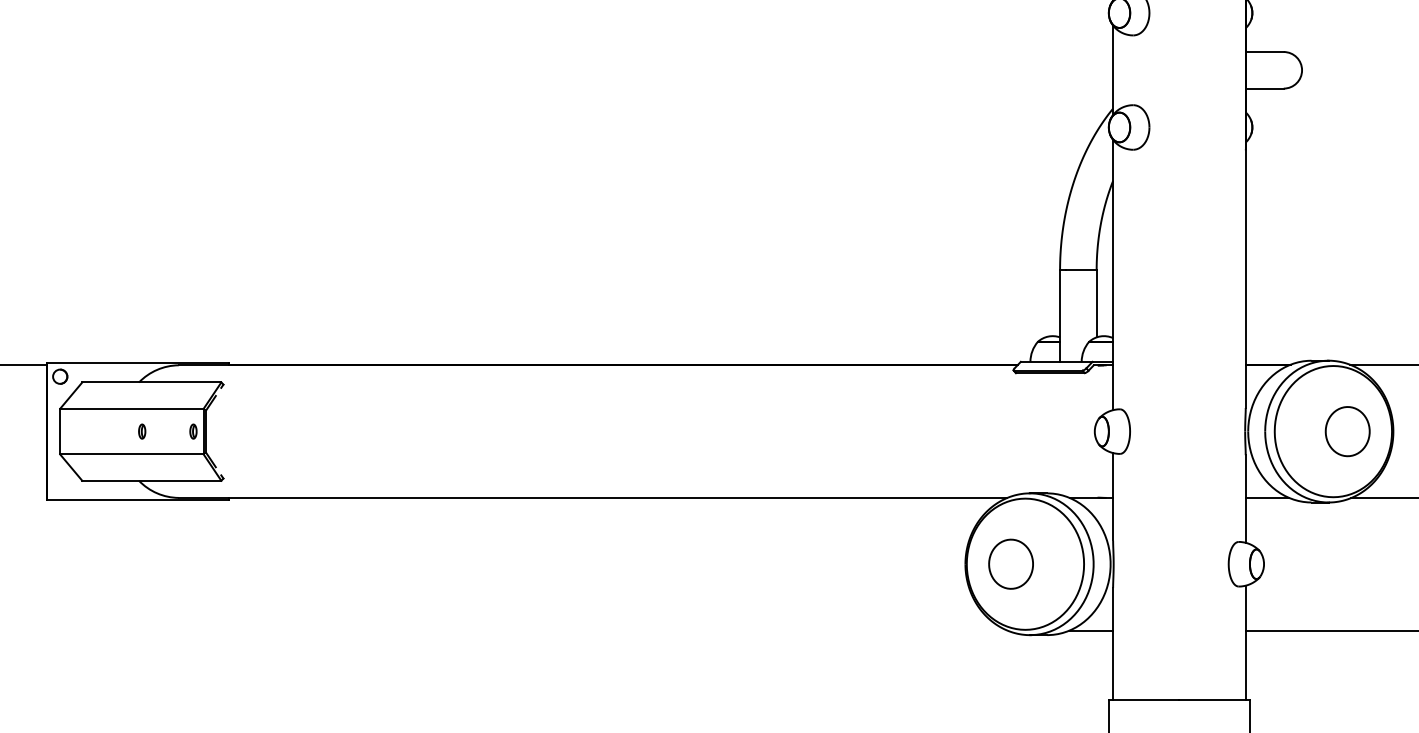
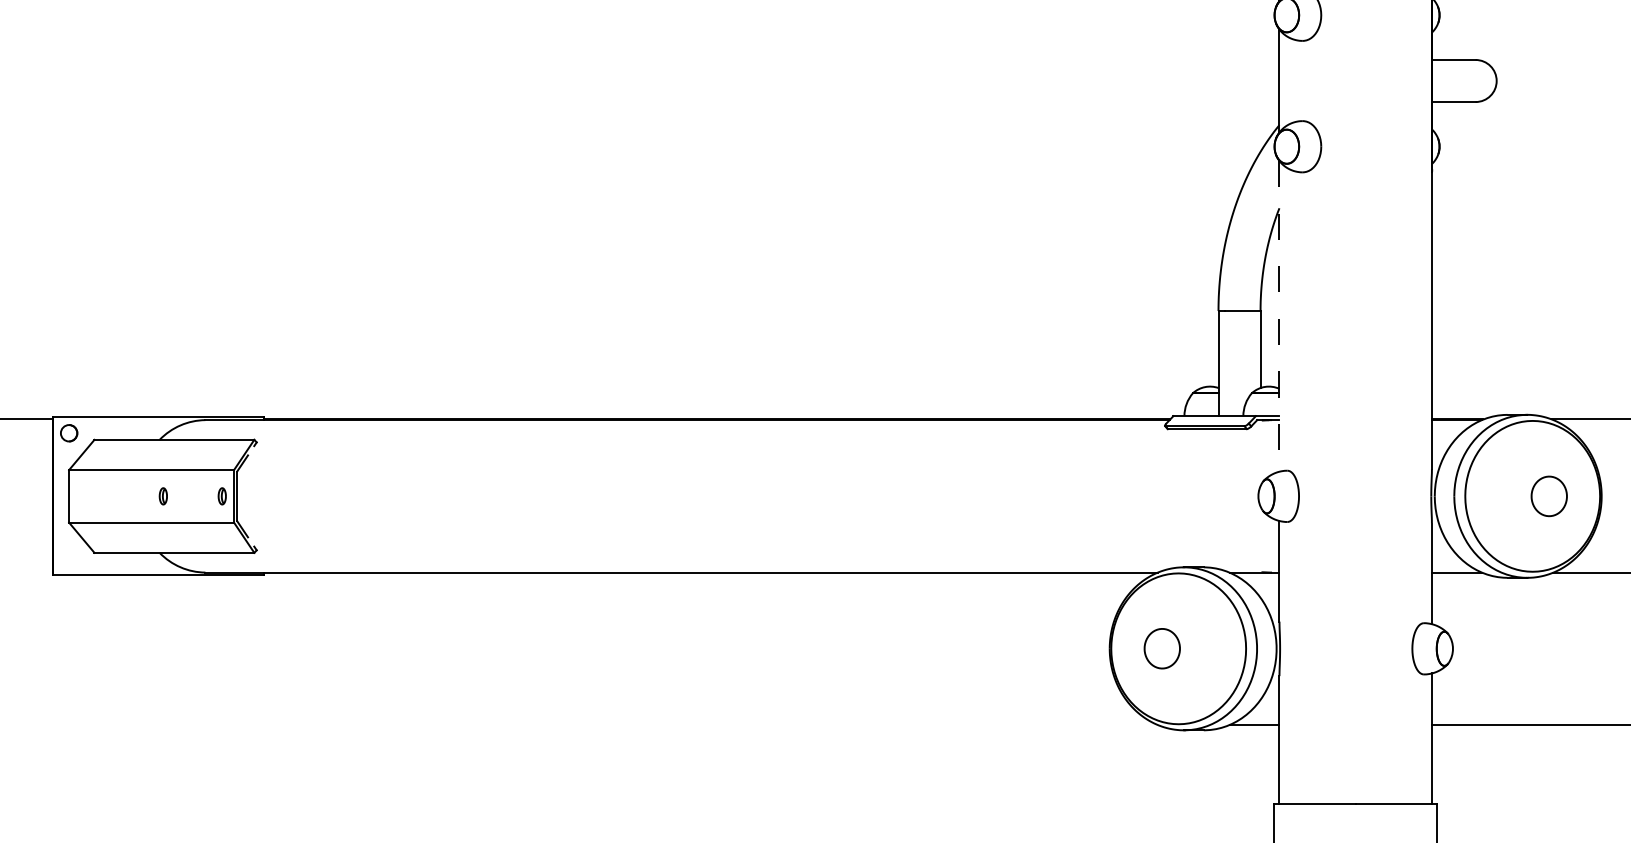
line: (1113, 275) -> (1279, 316), solid -> dashed
part: (1348, 431) -> (1549, 496), size x0.7
part: (1011, 563) -> (1162, 648), size x0.7

